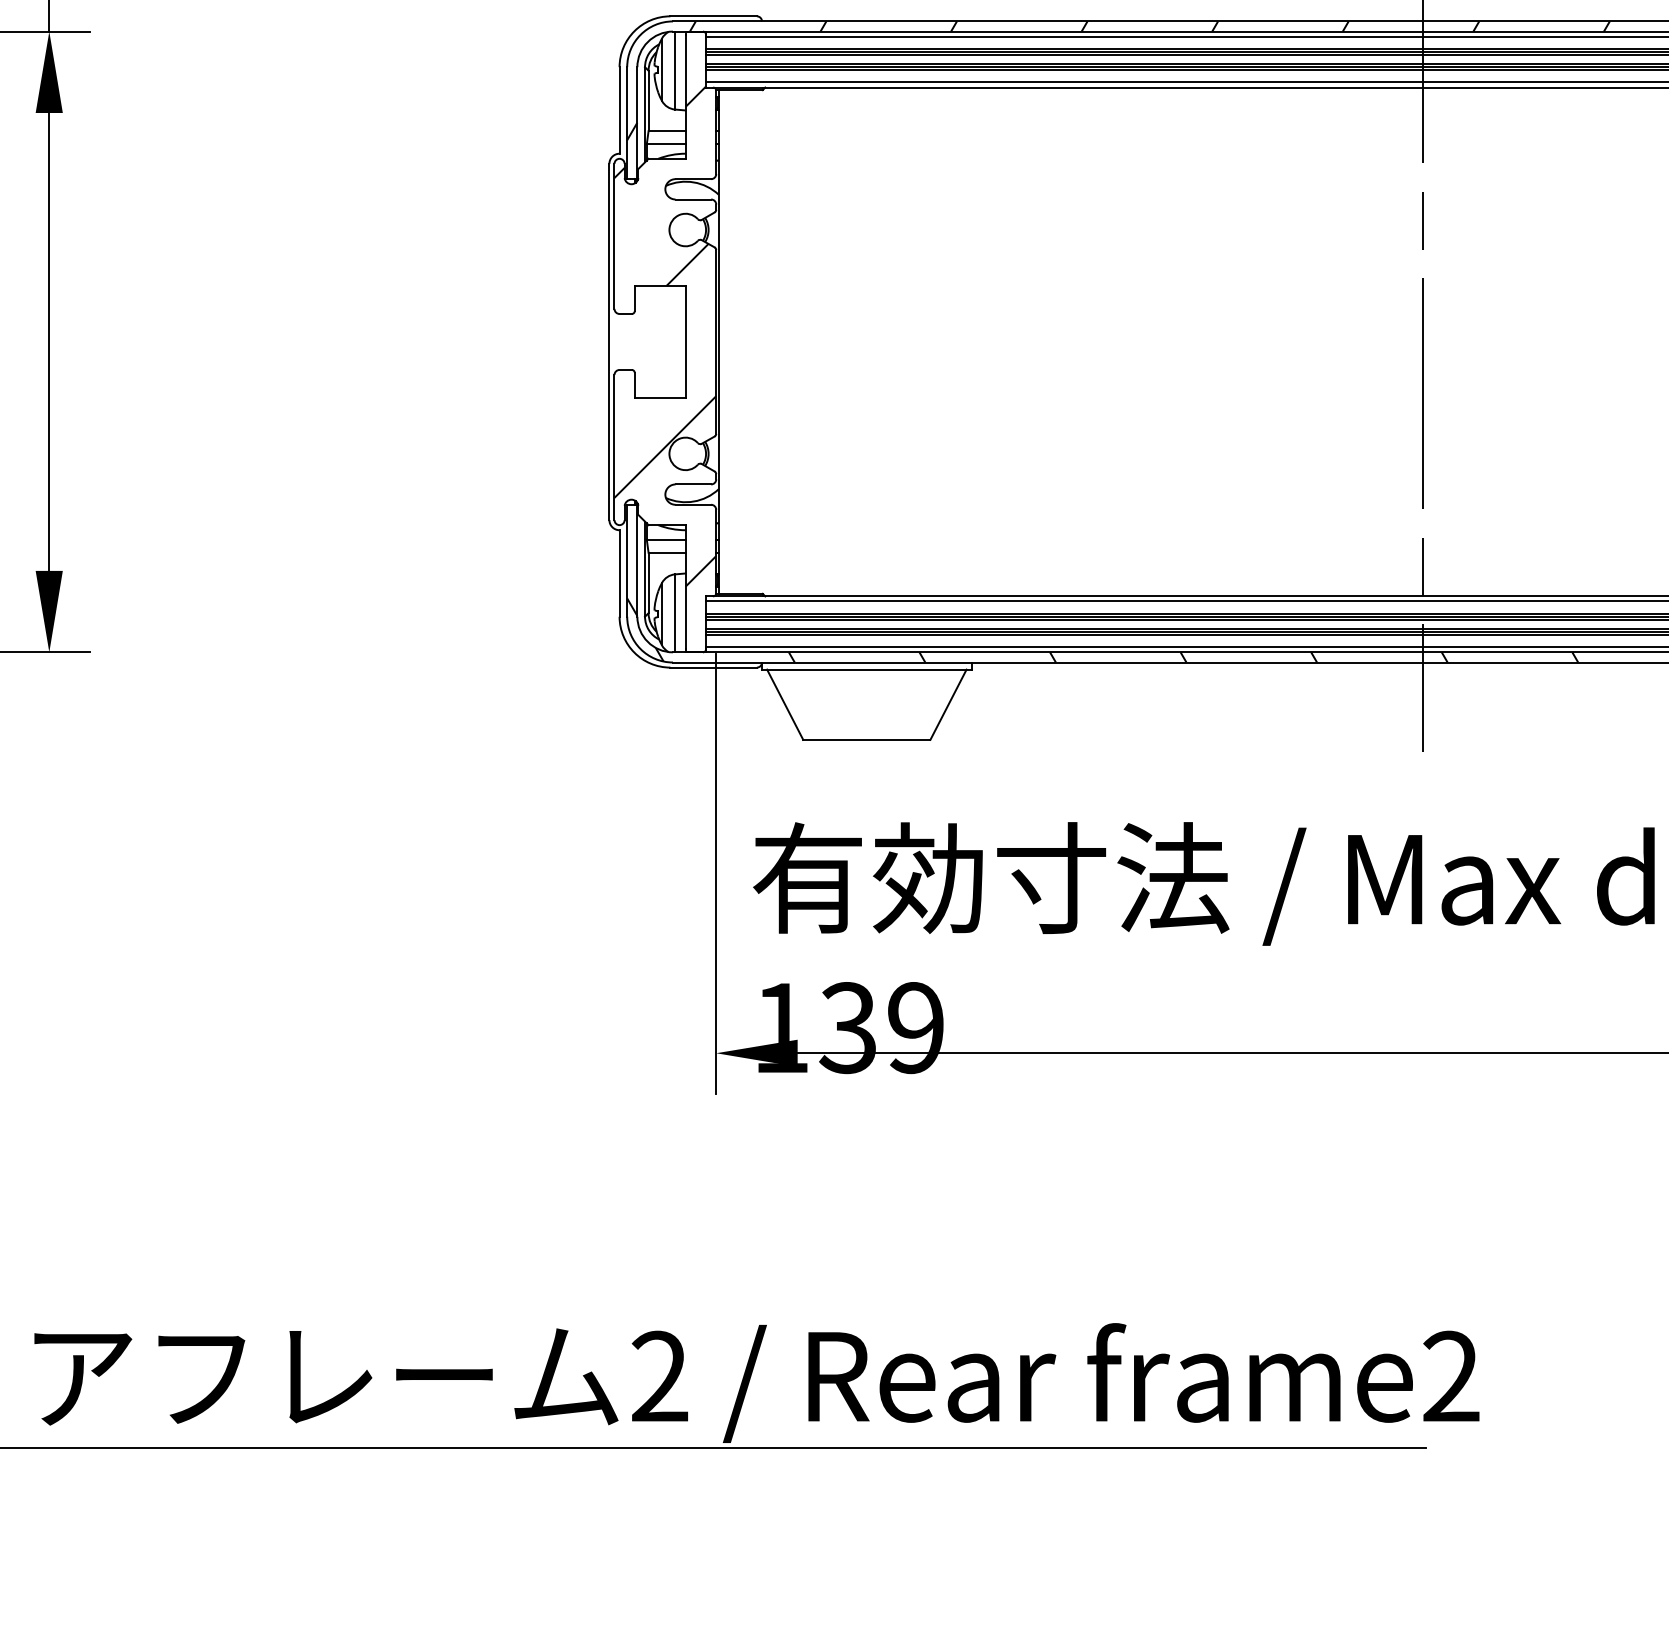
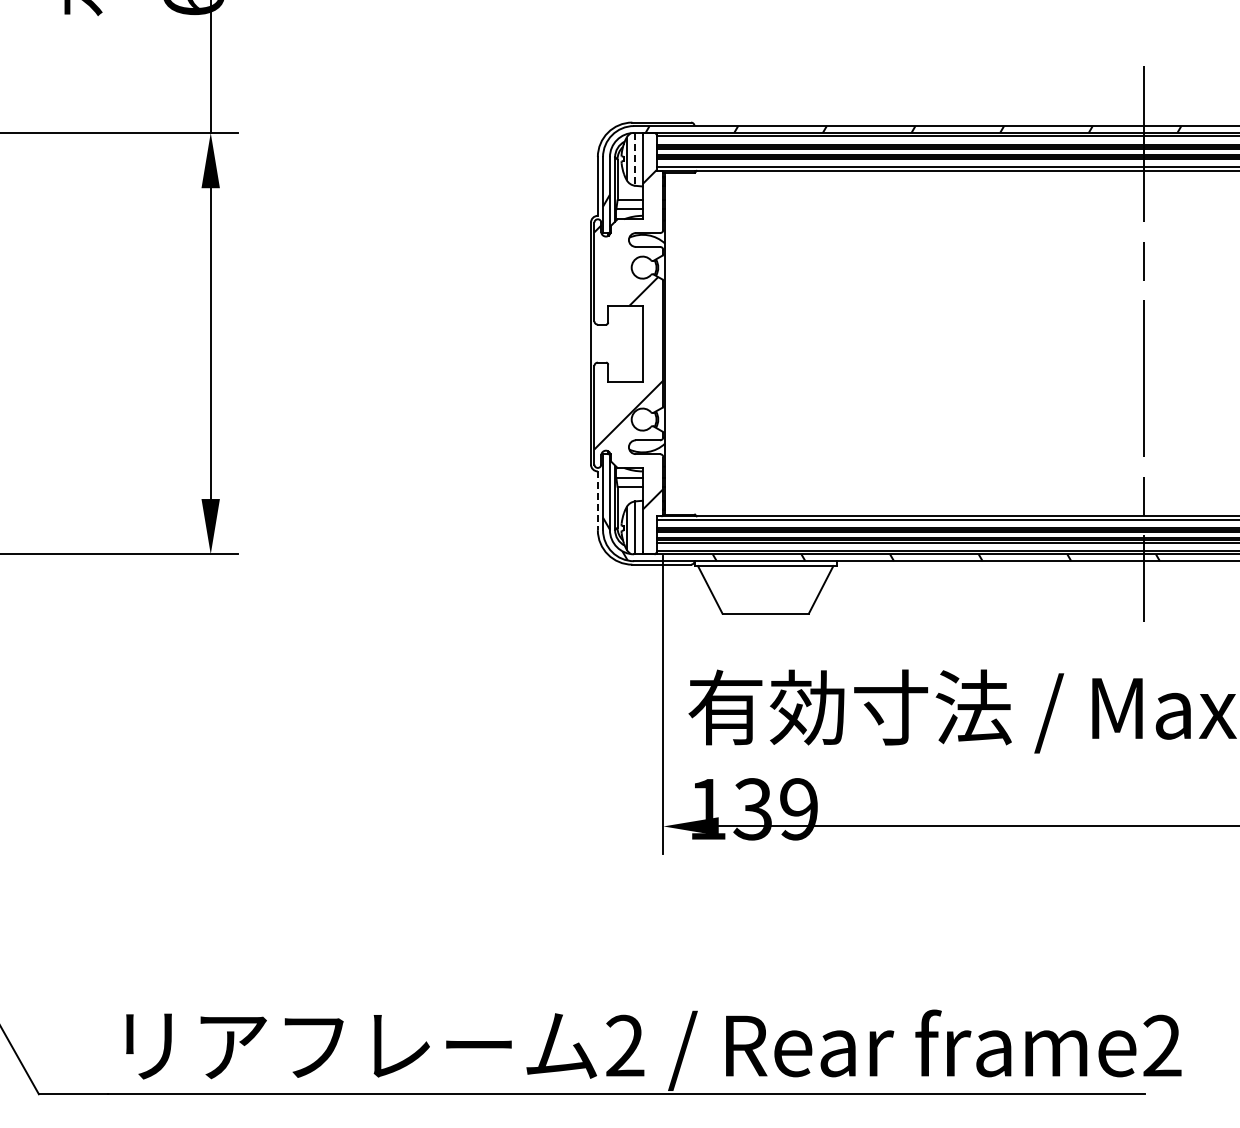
line: (675, 70) -> (635, 159), solid -> dashed
line: (619, 574) -> (597, 501), solid -> dashed

